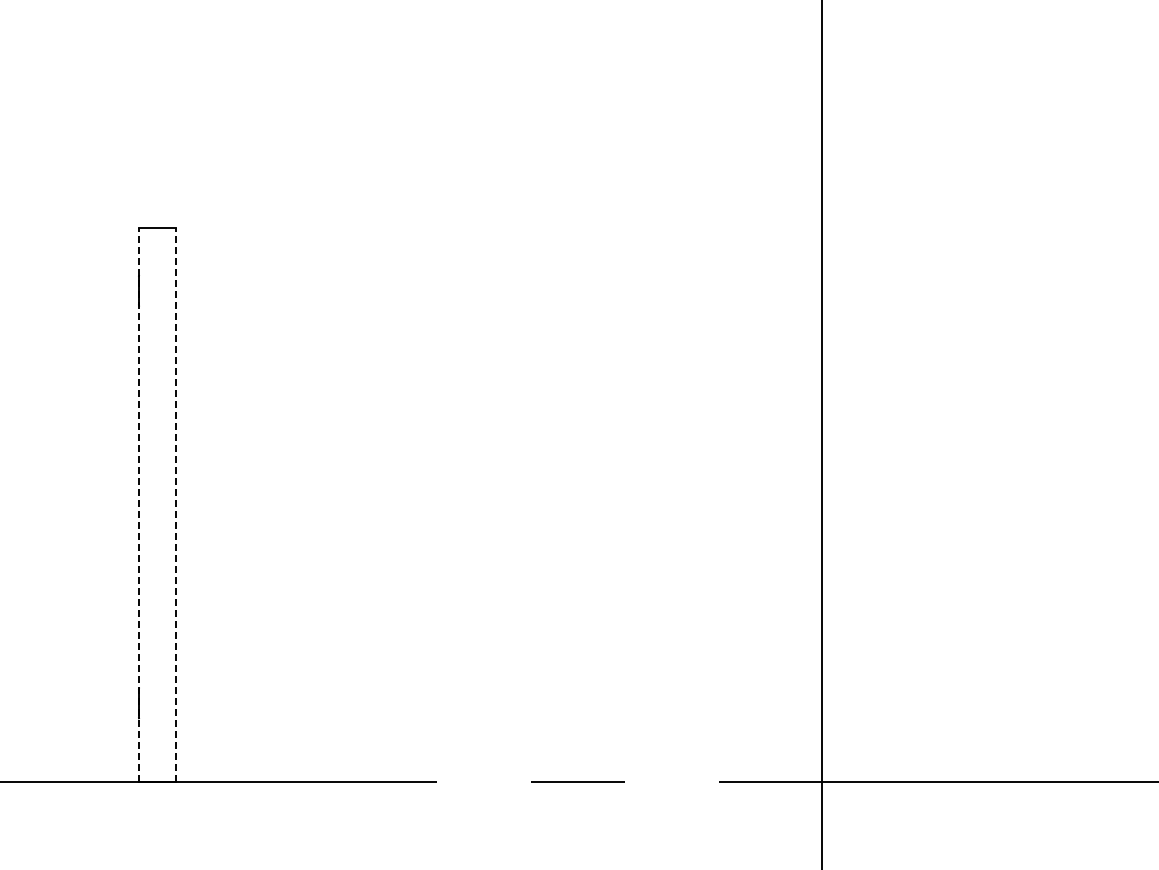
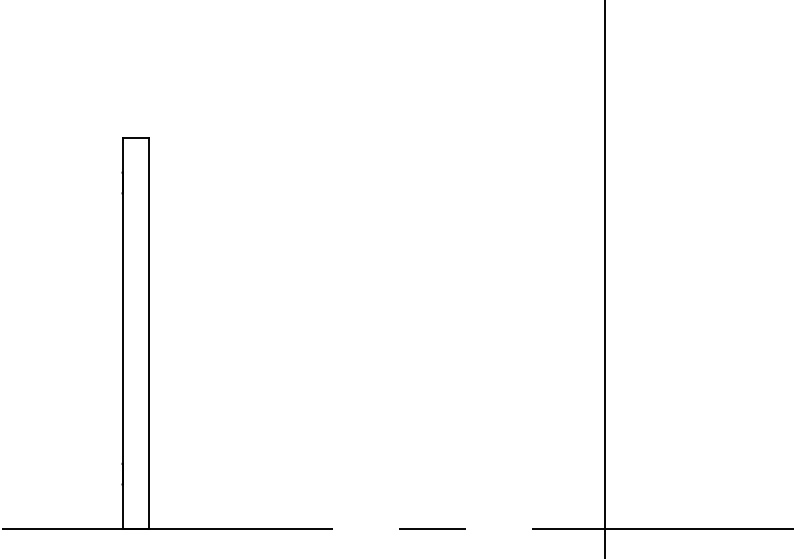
line: (139, 504) -> (122, 333), dashed -> solid
line: (175, 504) -> (148, 333), dashed -> solid

